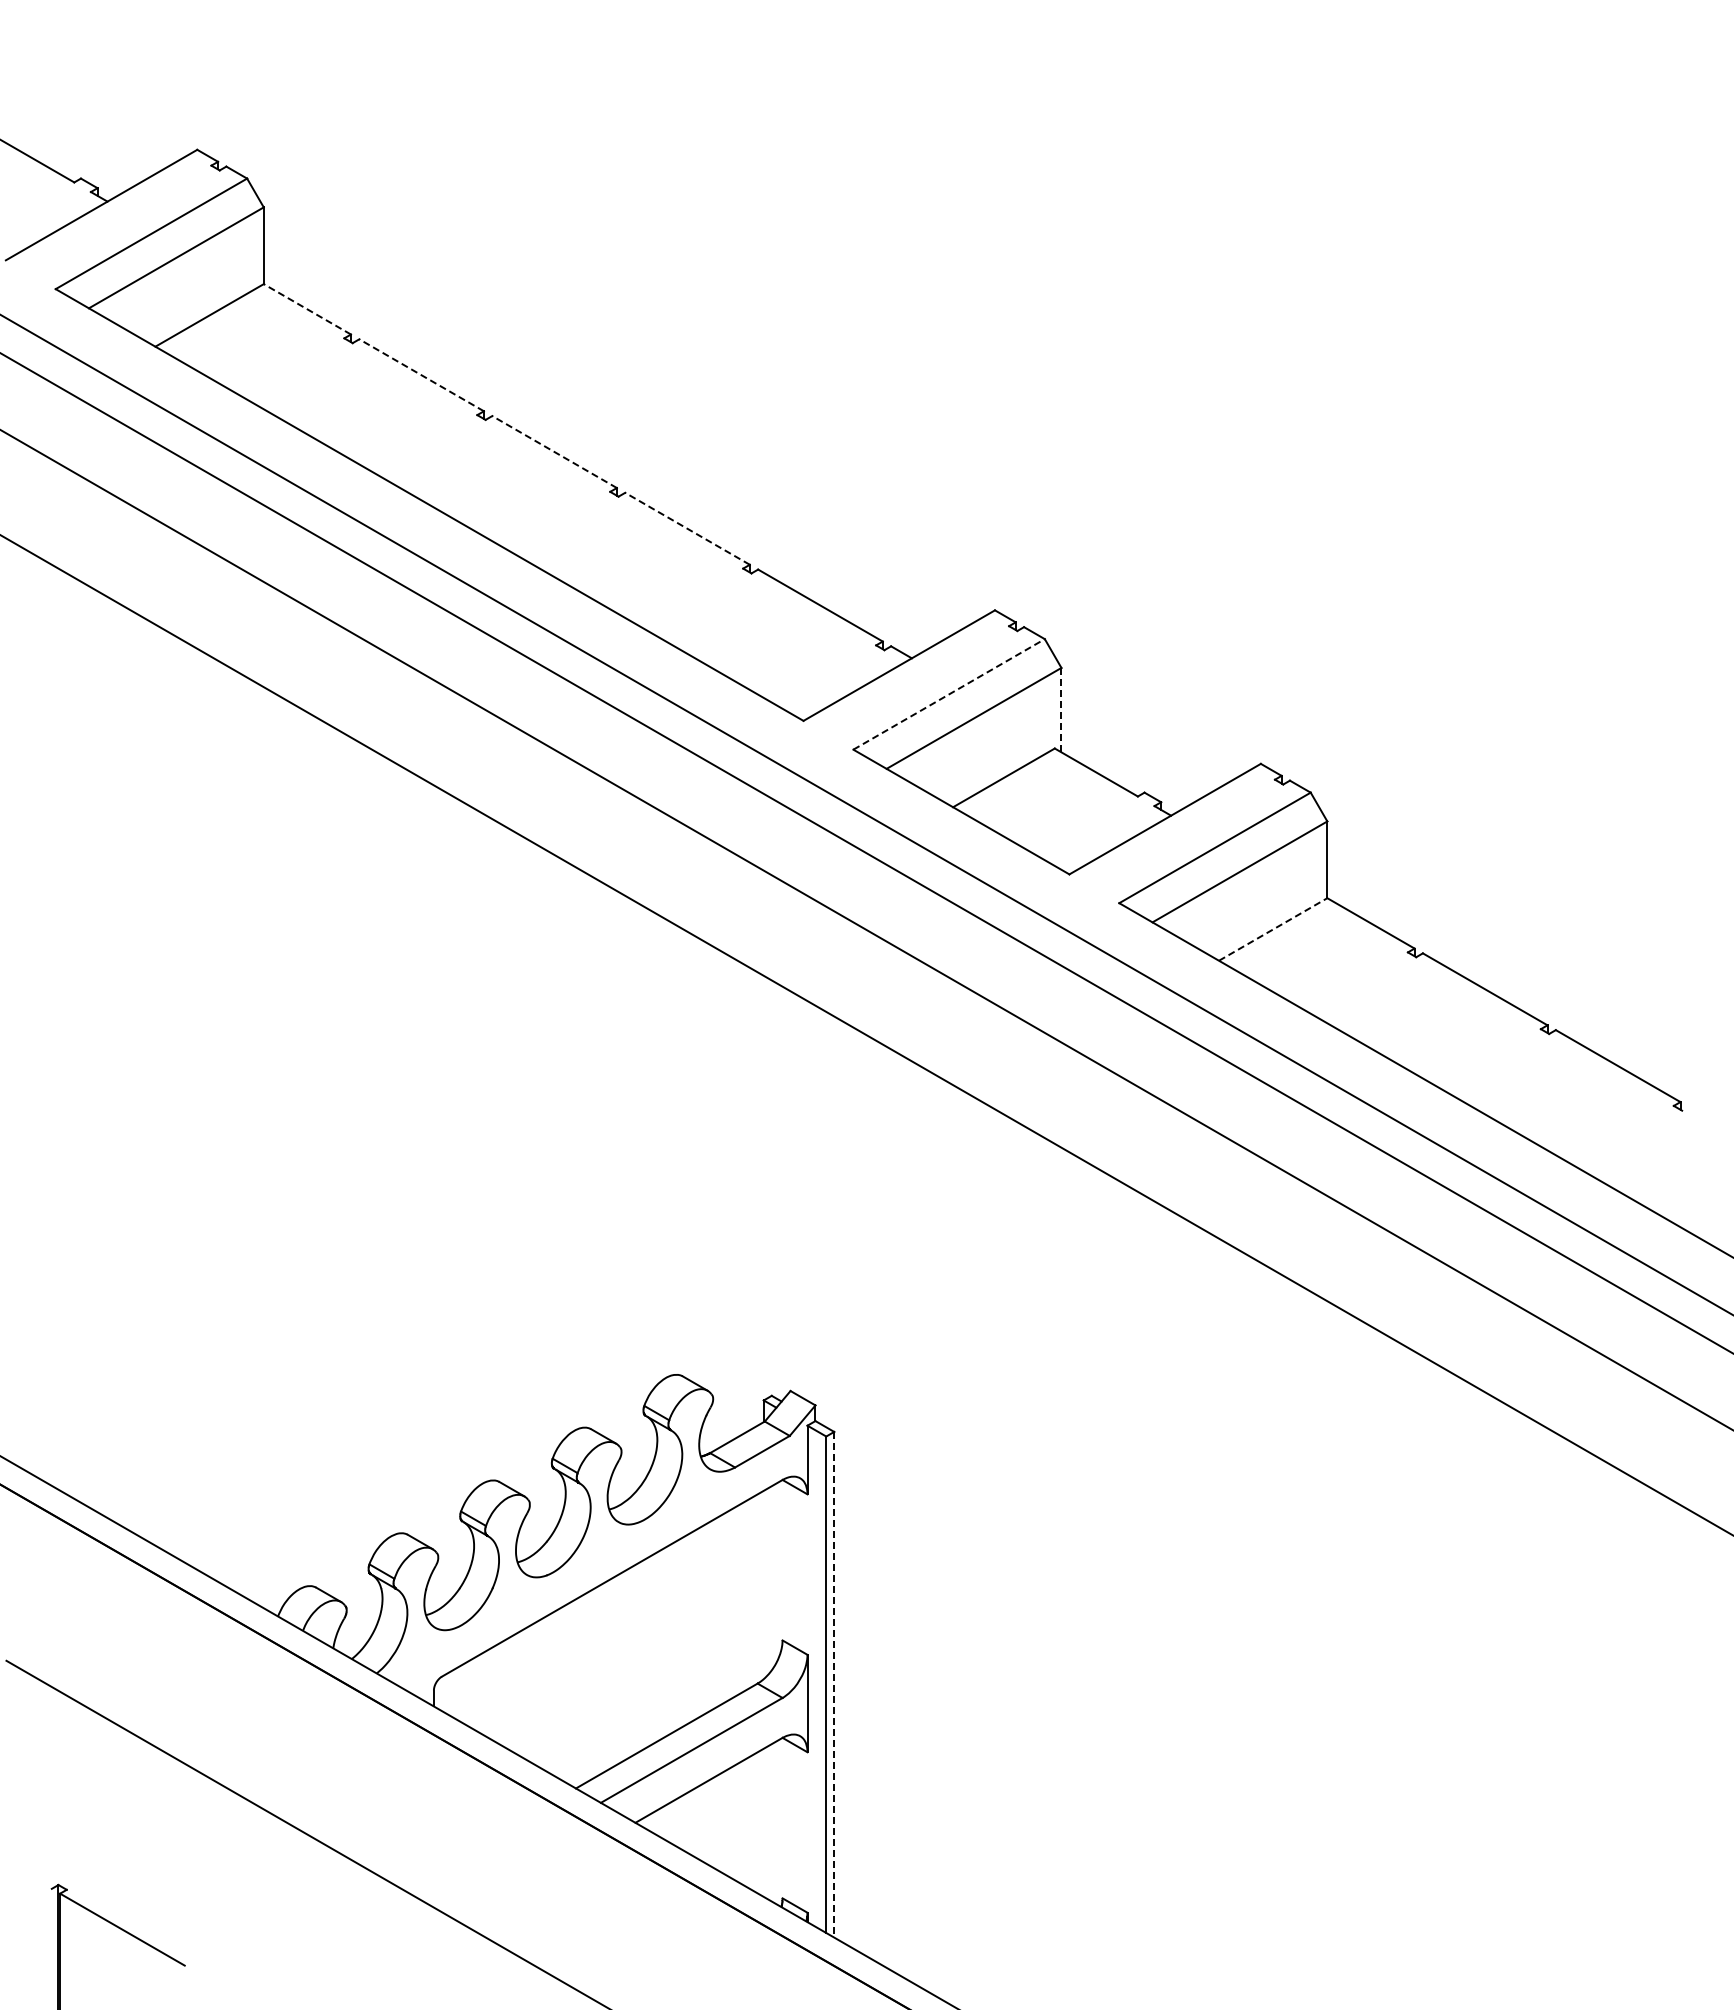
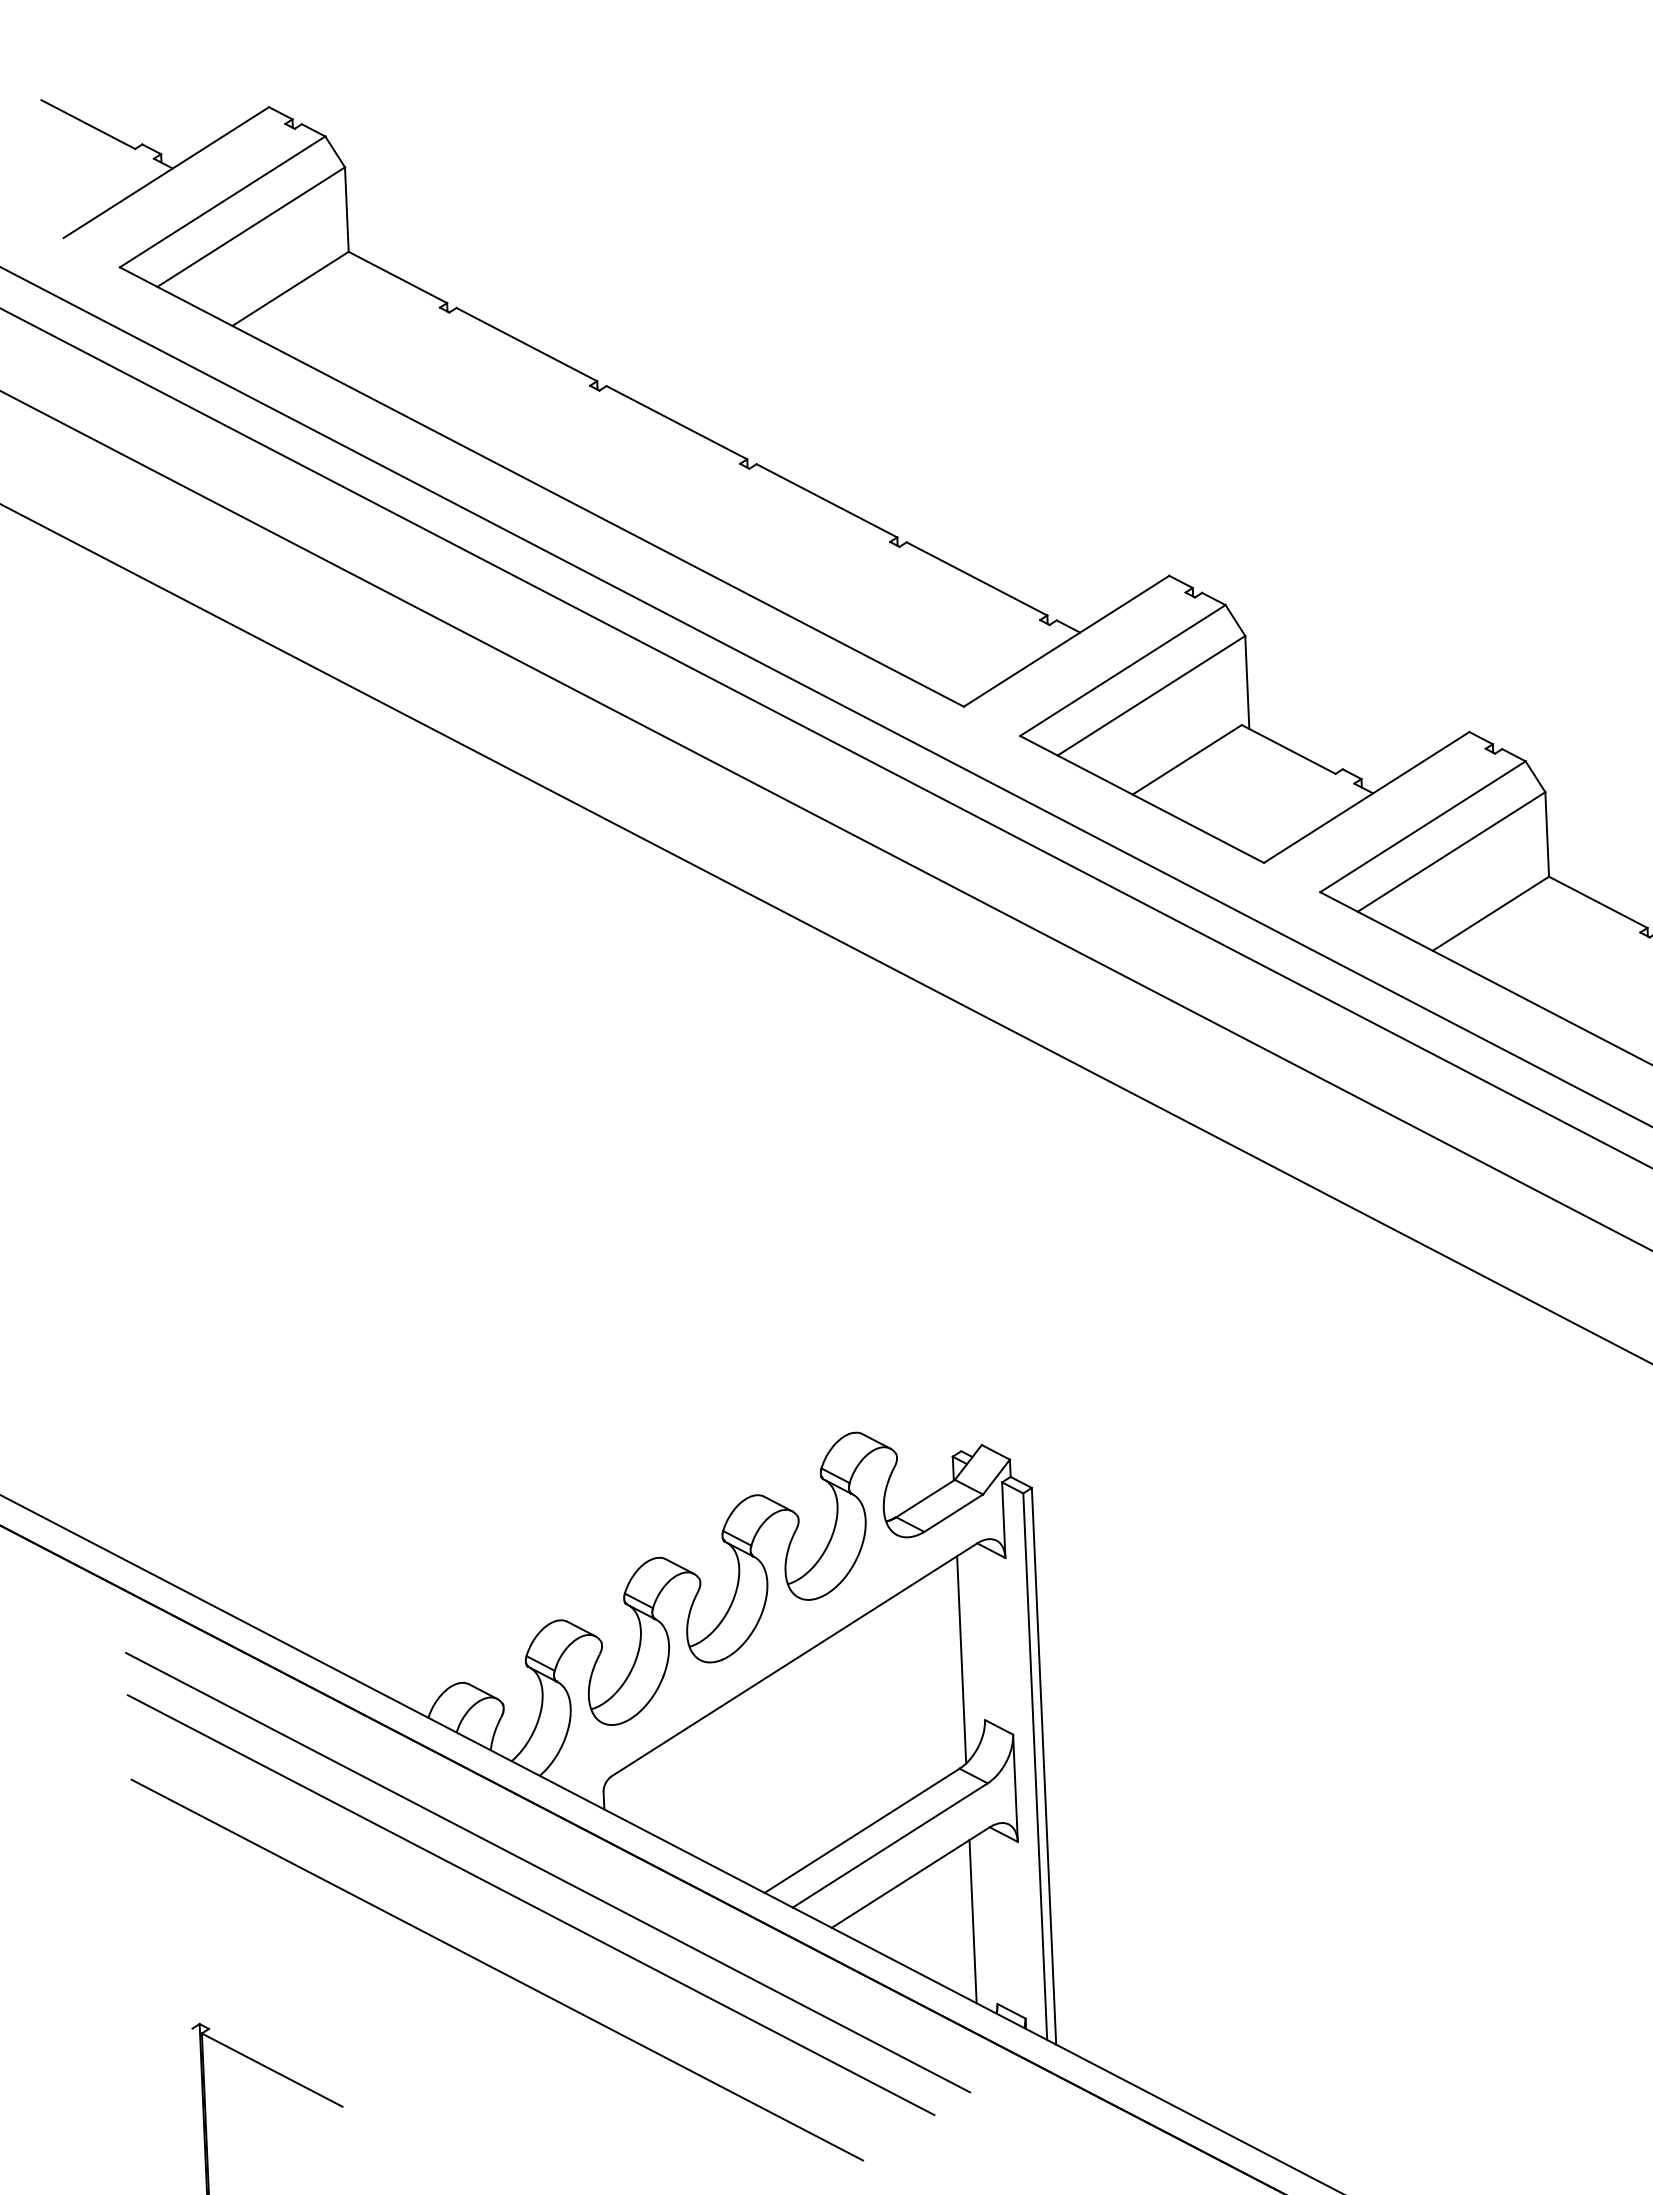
line: (306, 309) -> (396, 277), dashed -> solid
line: (421, 375) -> (526, 344), dashed -> solid
line: (554, 452) -> (676, 423), dashed -> solid
line: (687, 528) -> (826, 500), dashed -> solid
line: (949, 694) -> (1123, 670), dashed -> solid
line: (1061, 709) -> (1247, 681), dashed -> solid
line: (1273, 929) -> (1491, 913), dashed -> solid
line: (763, 1584) -> (961, 1659), added
line: (834, 1684) -> (1044, 1766), dashed -> solid
line: (380, 1761) -> (548, 1872), added
line: (363, 1790) -> (530, 1905), added
line: (763, 1822) -> (972, 1921), added

